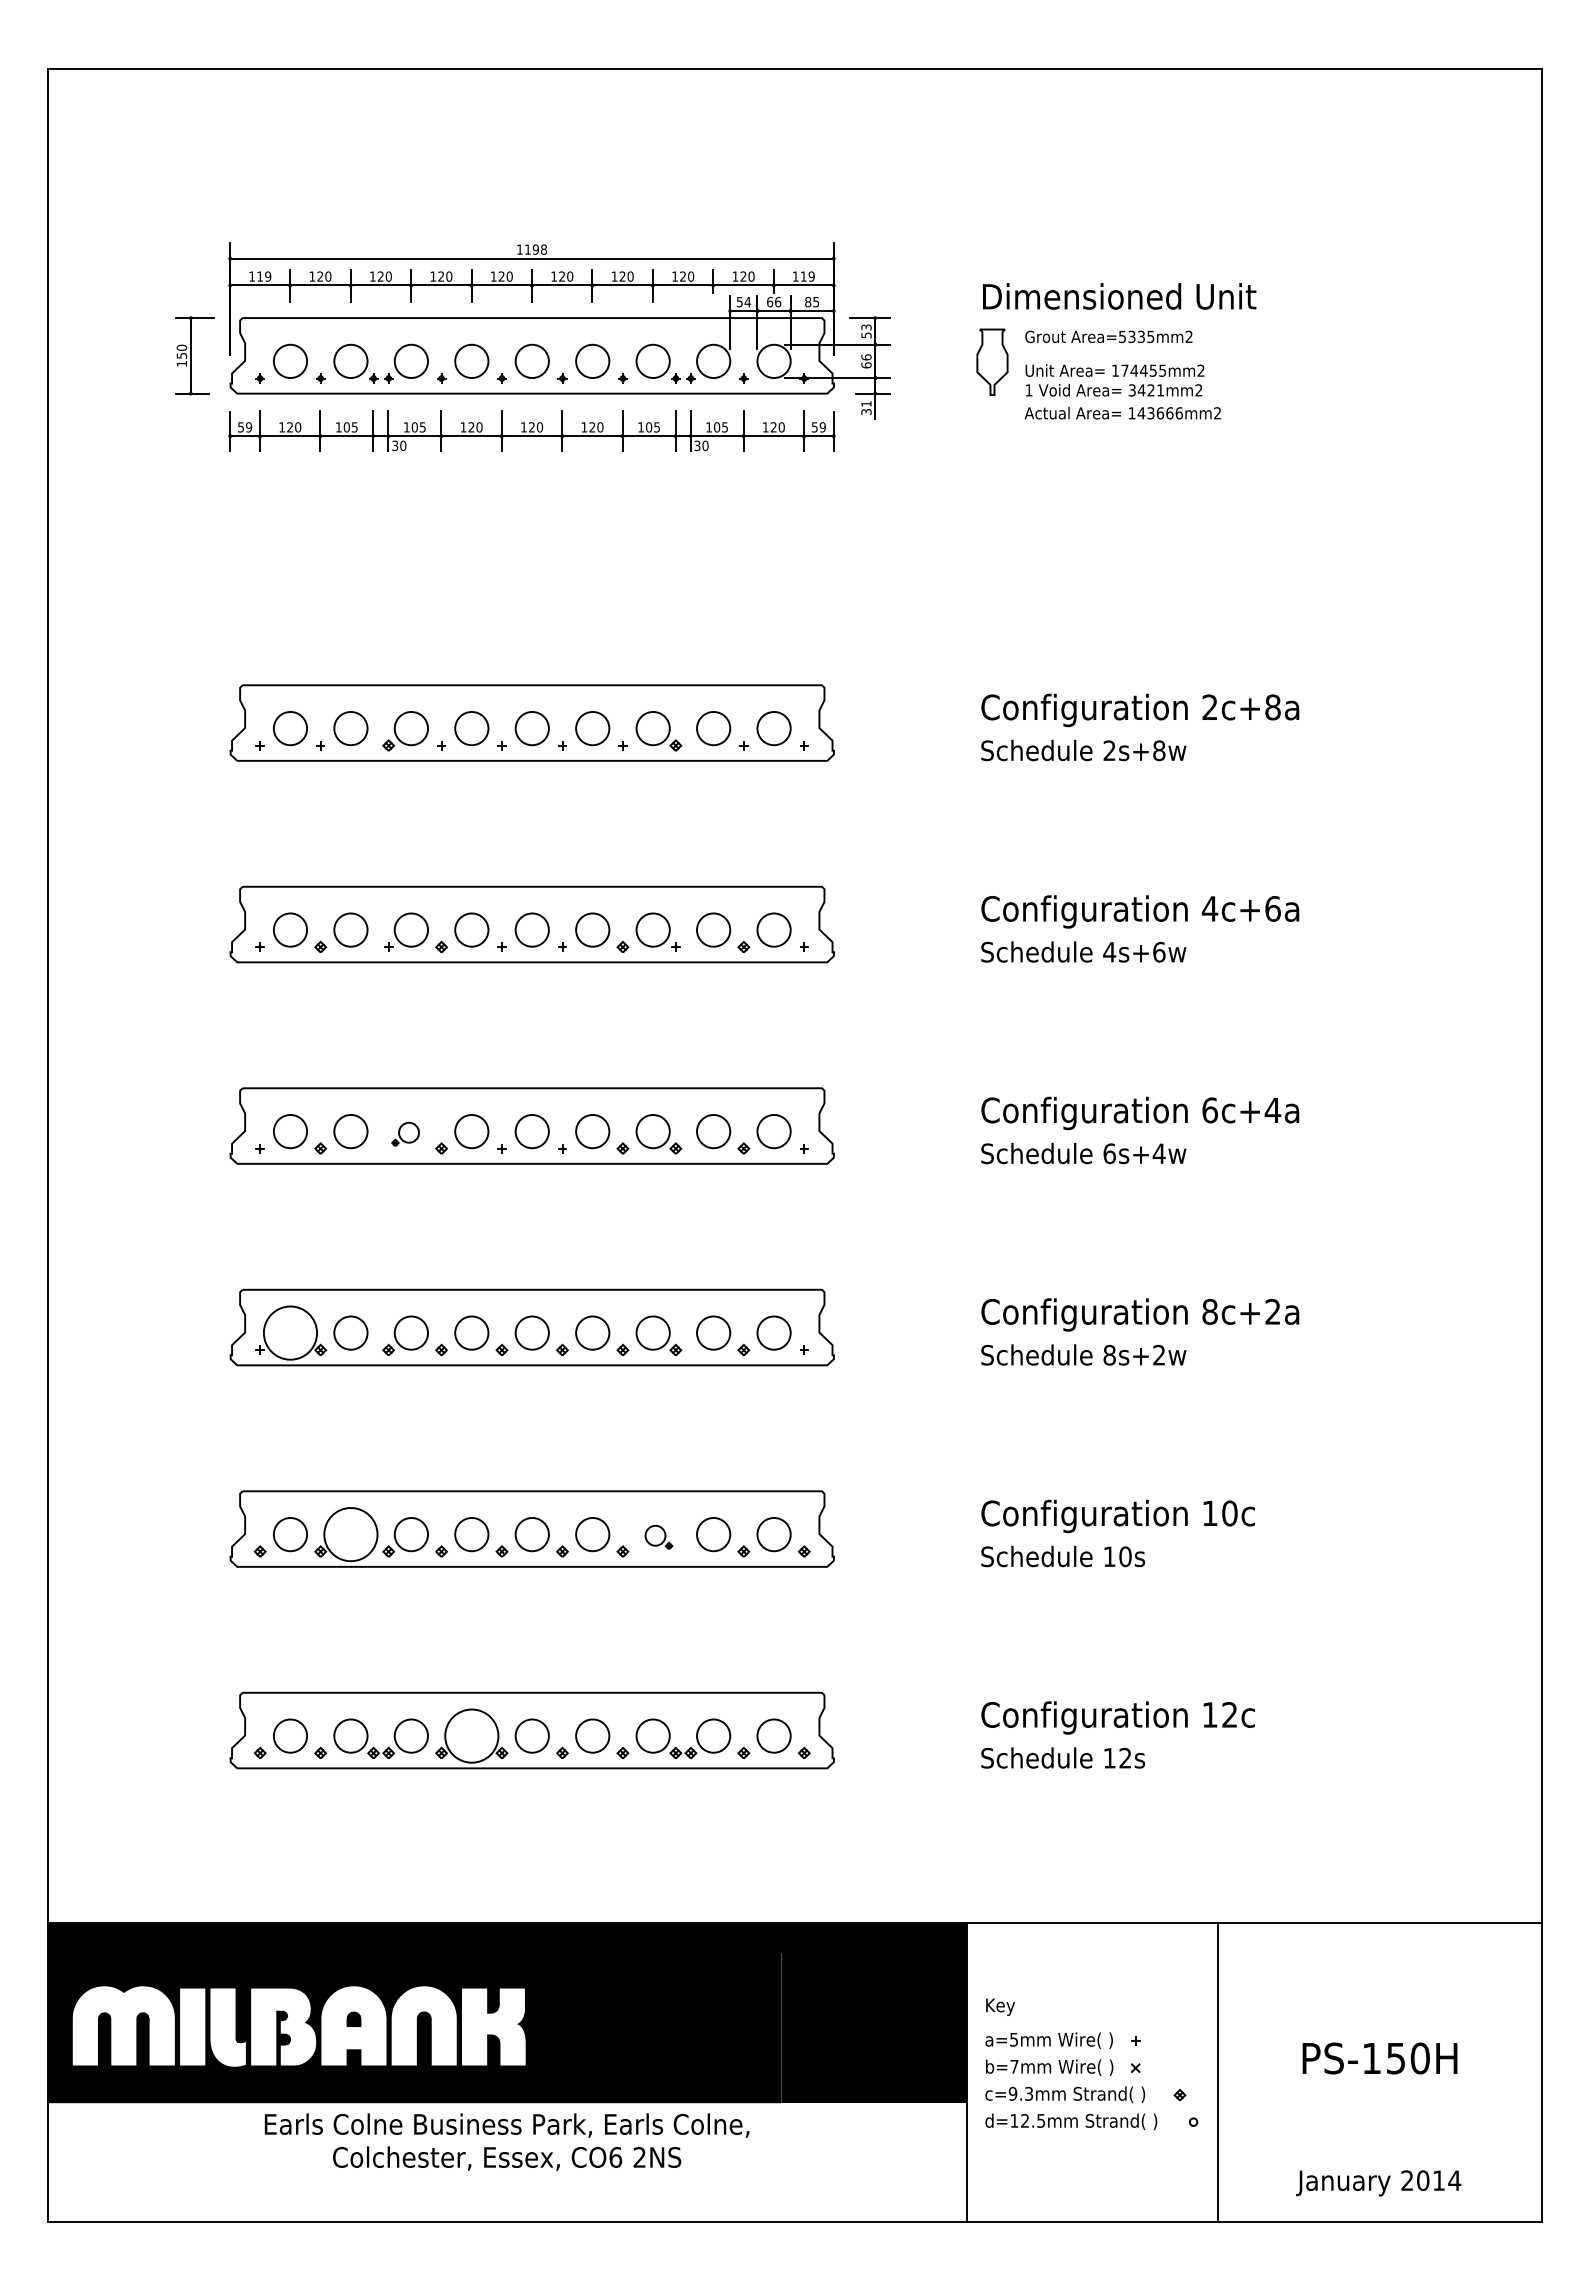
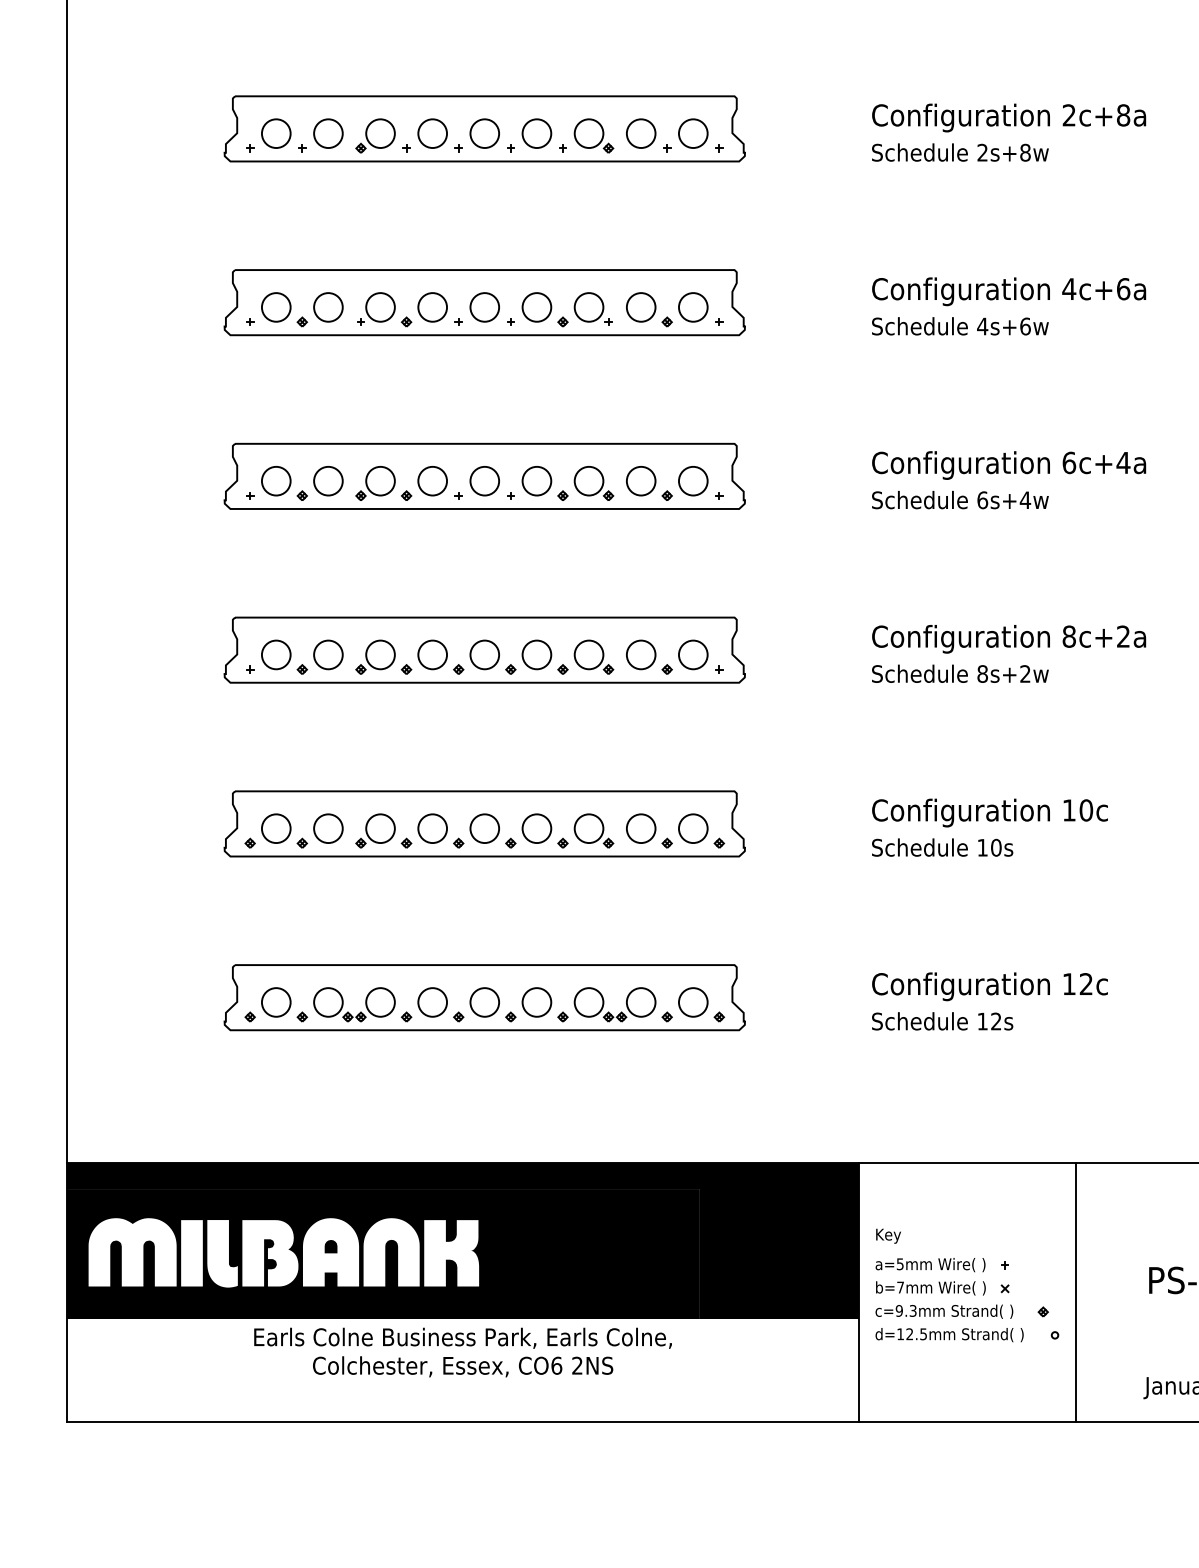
part: (405, 1134) -> (375, 483), size x1.67
circle: (290, 1332) -> (276, 654), size x0.62
circle: (350, 1534) -> (328, 828), size x0.62
part: (658, 1537) -> (593, 831), size x1.67
circle: (471, 1735) -> (432, 1001), size x0.62

